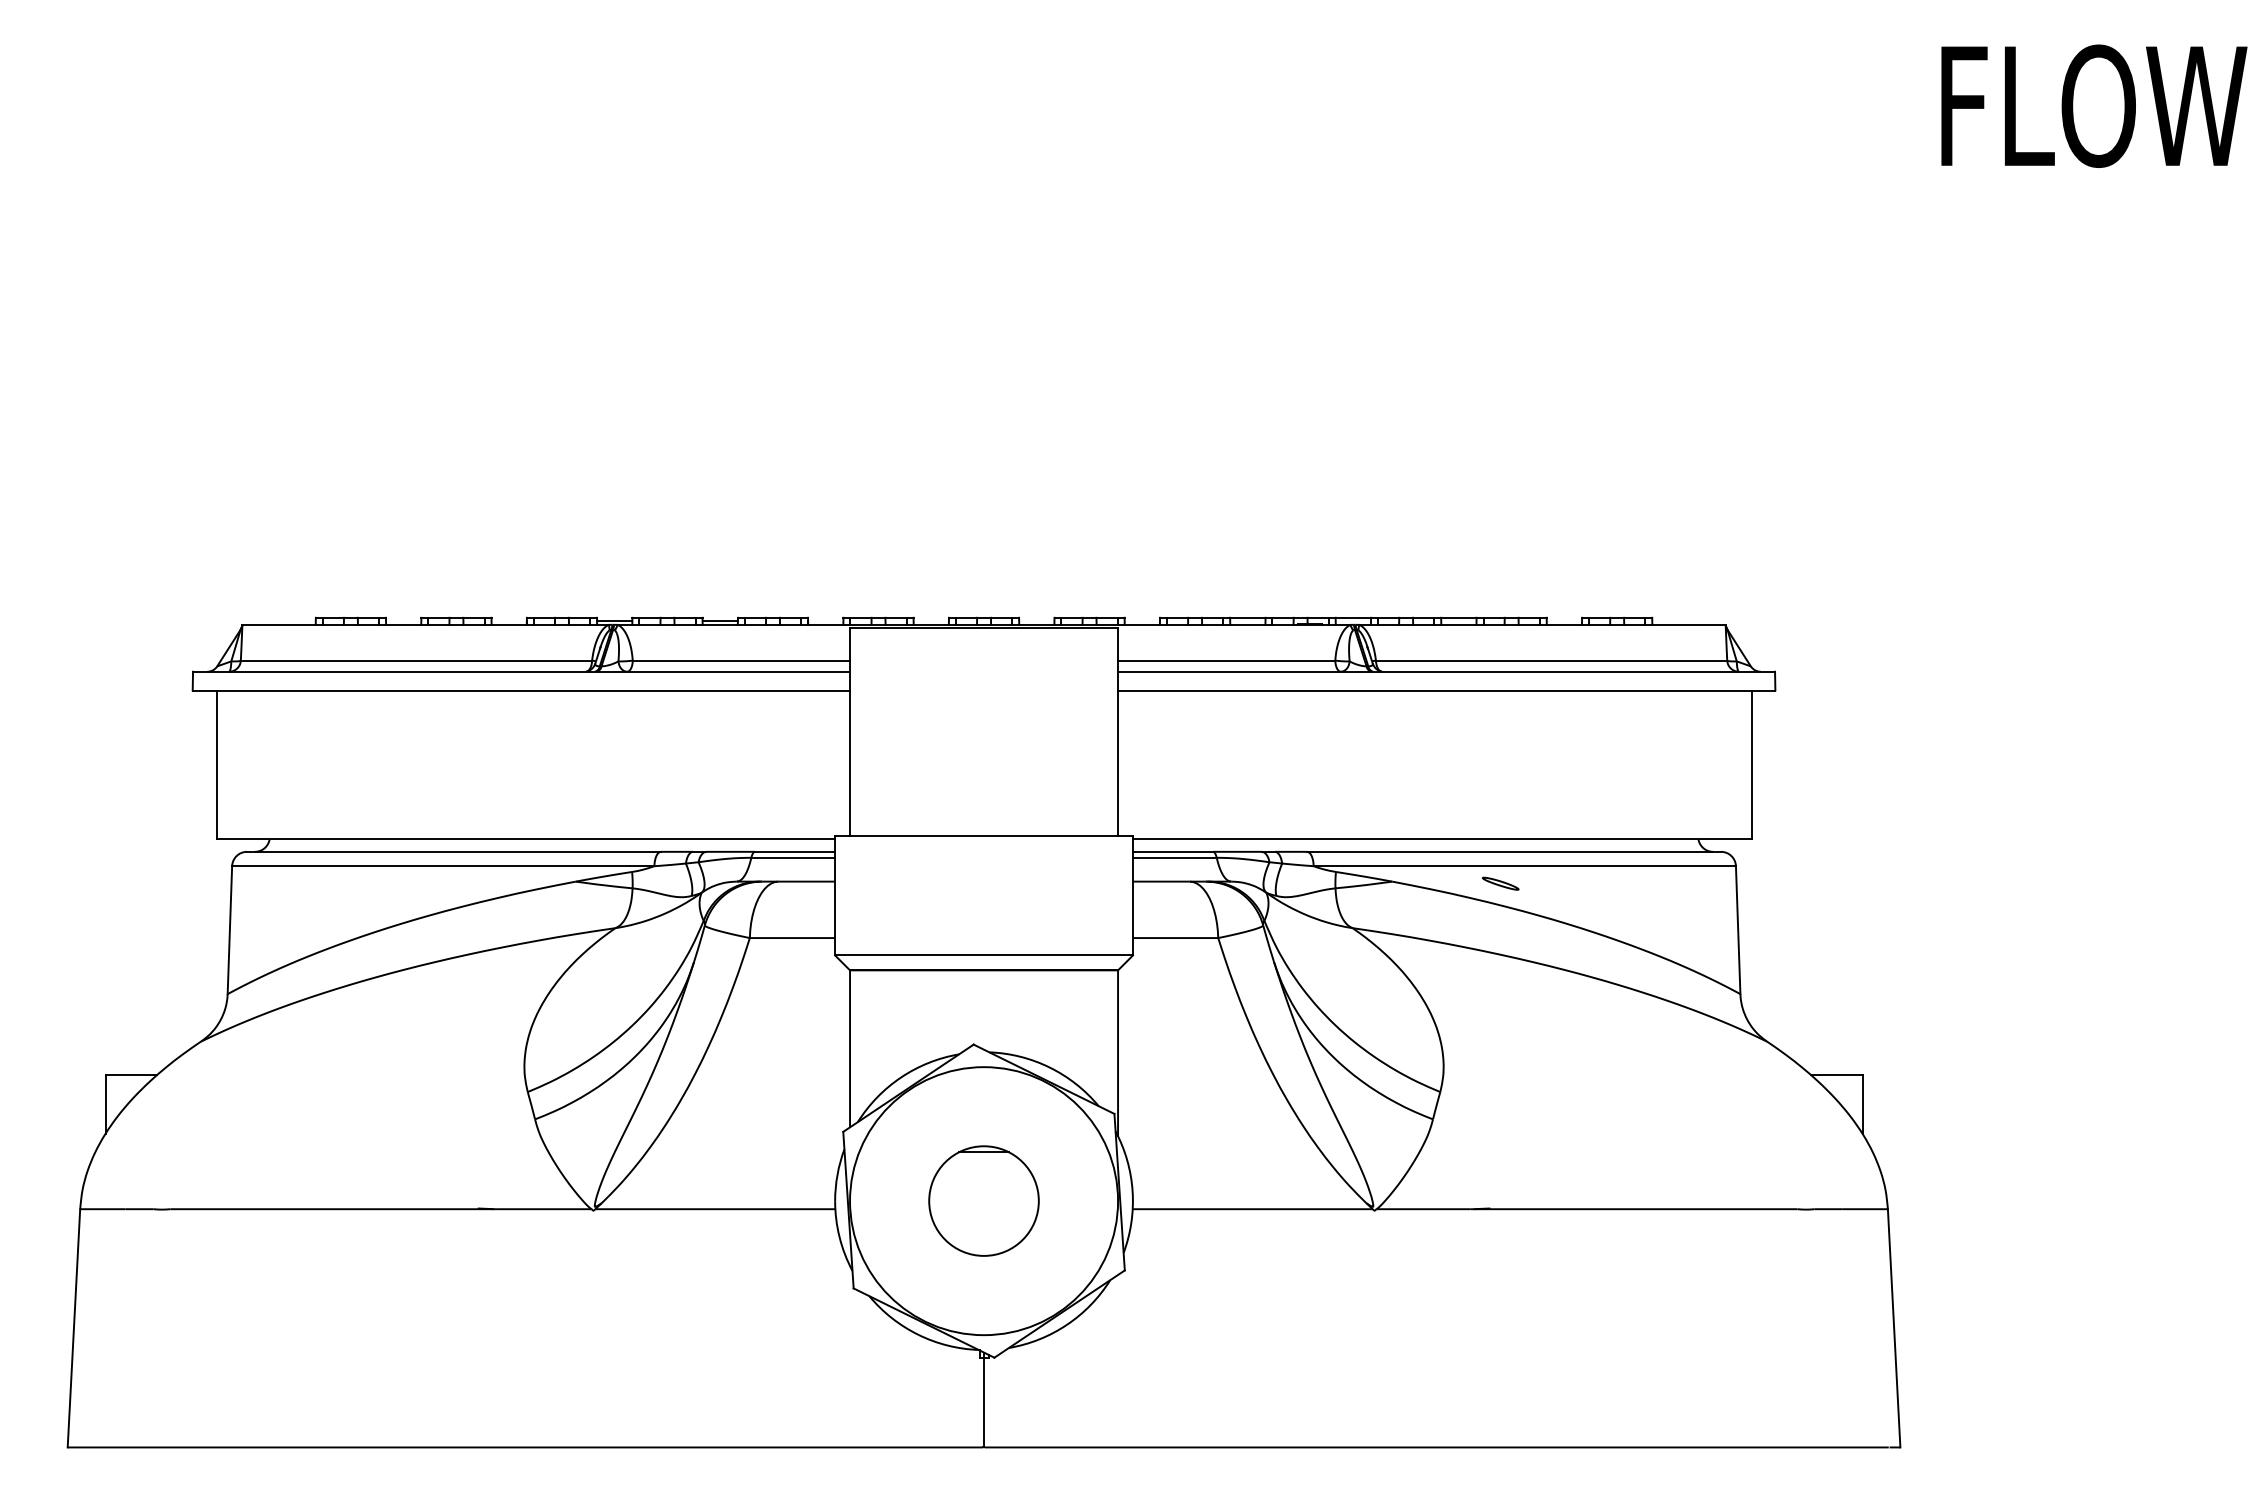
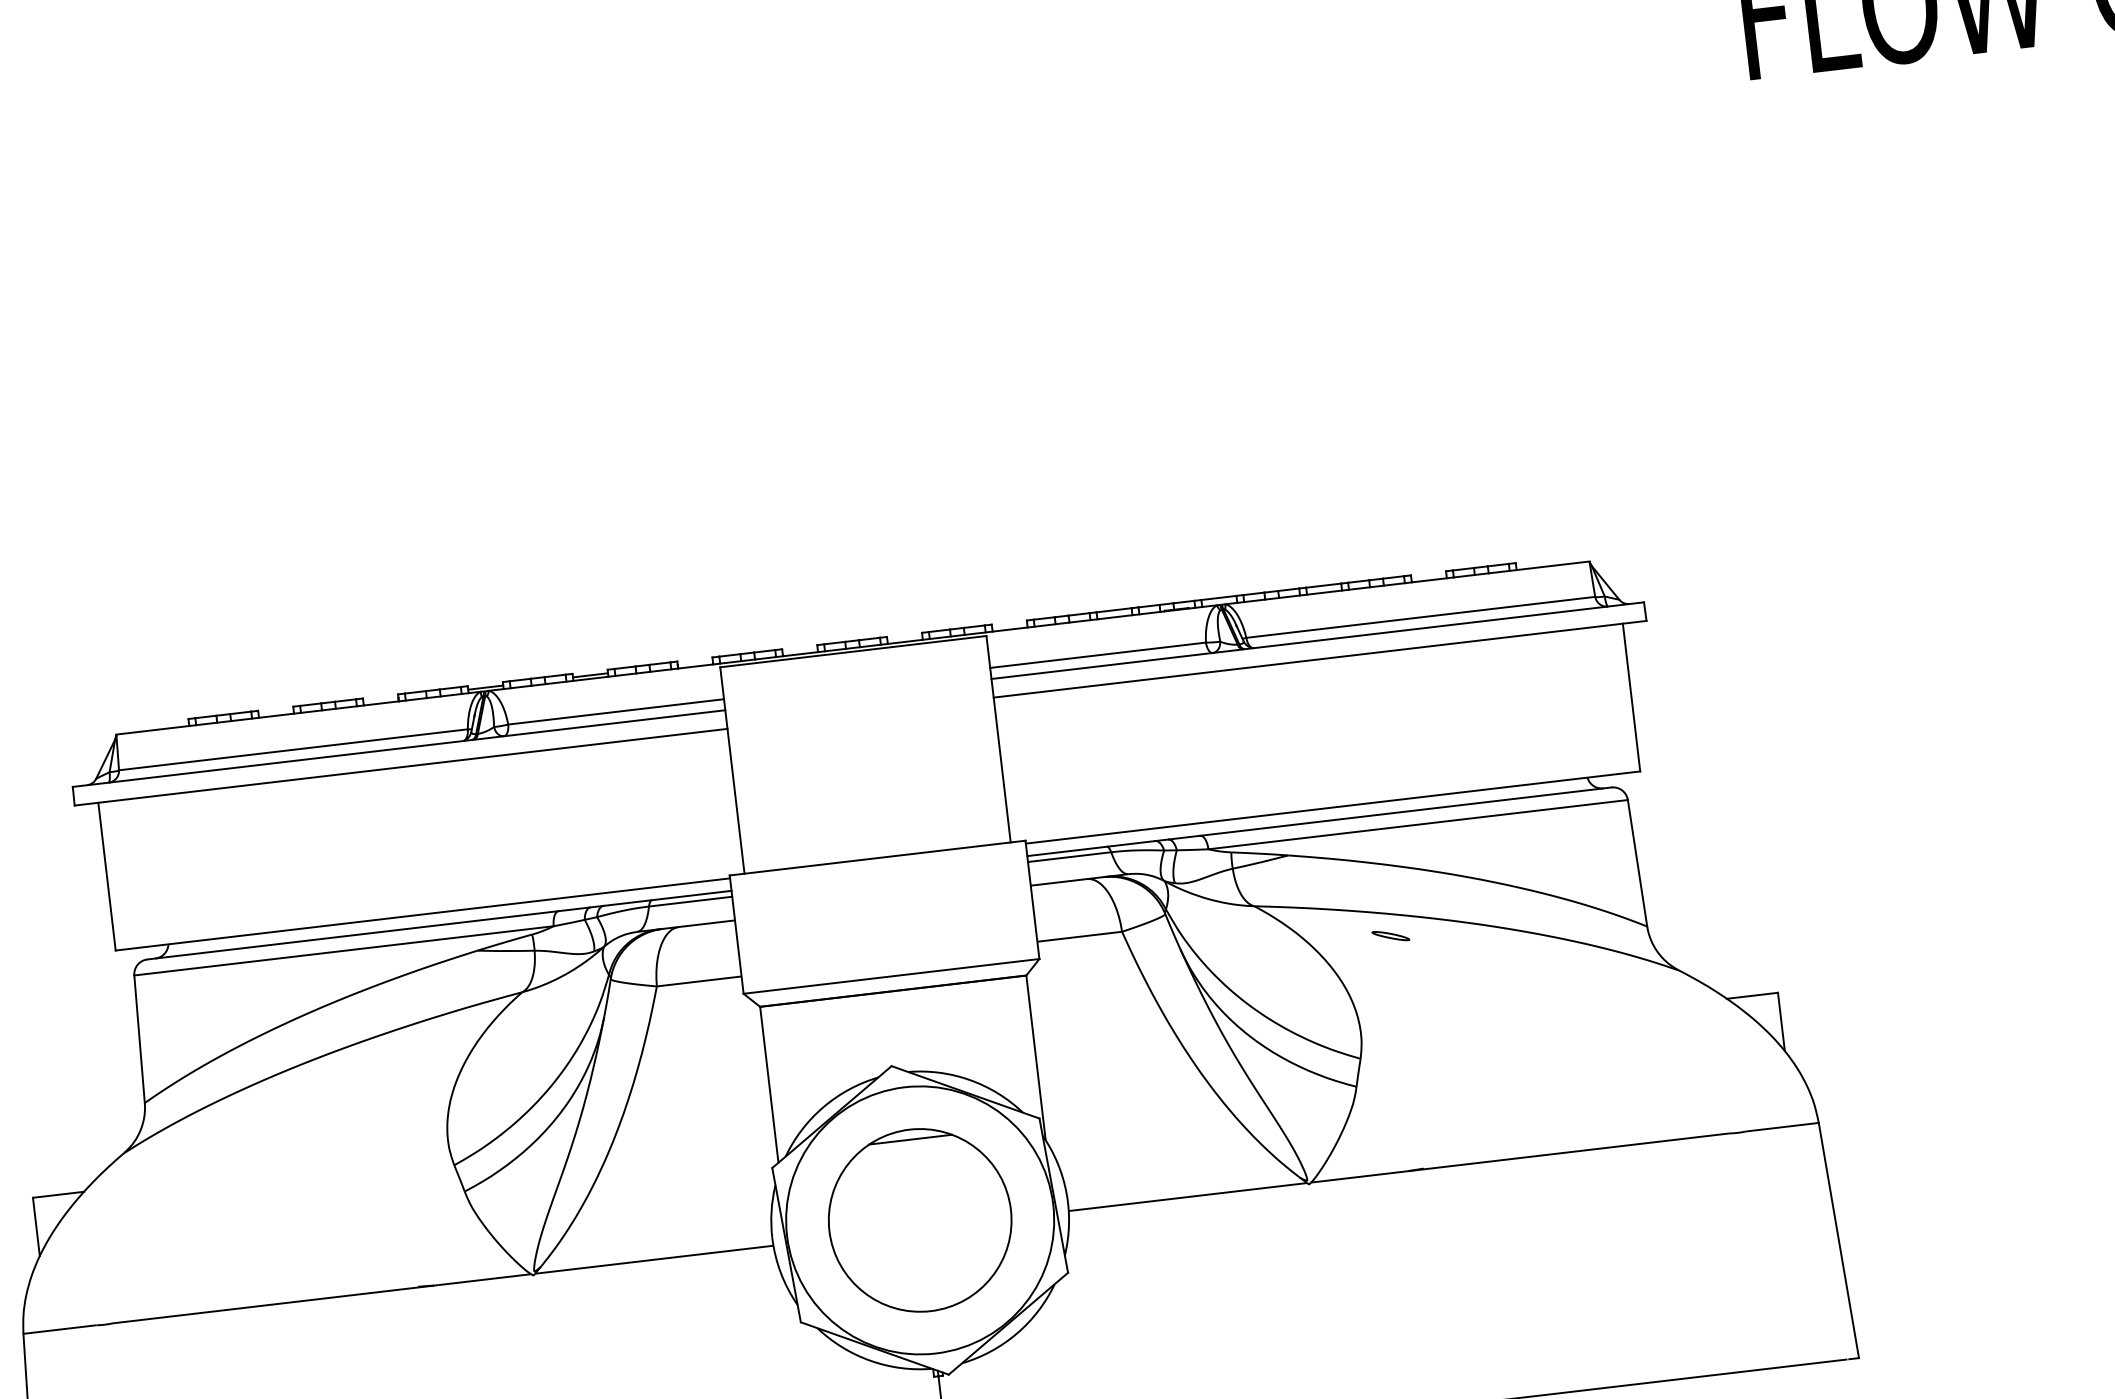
part: (1500, 883) -> (1390, 935), moved
part: (983, 1200) -> (919, 1219), size x1.67

